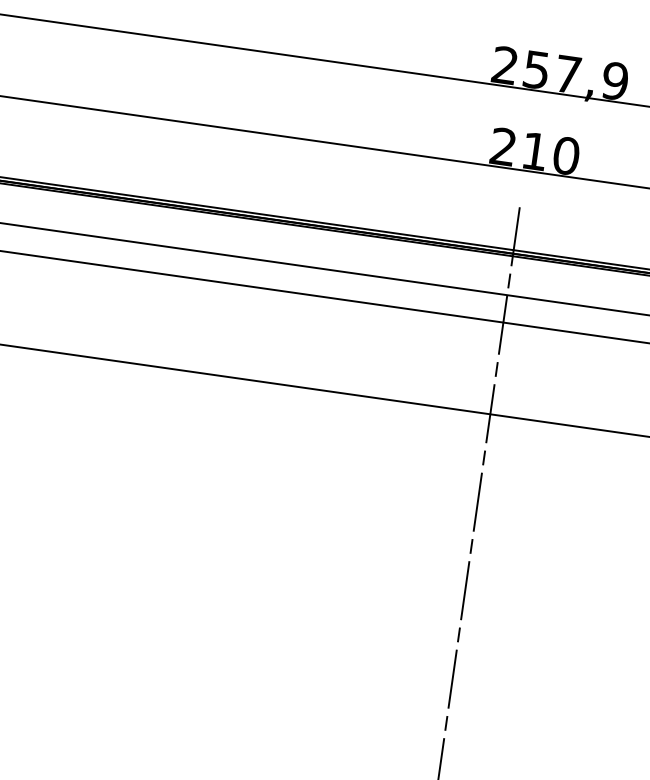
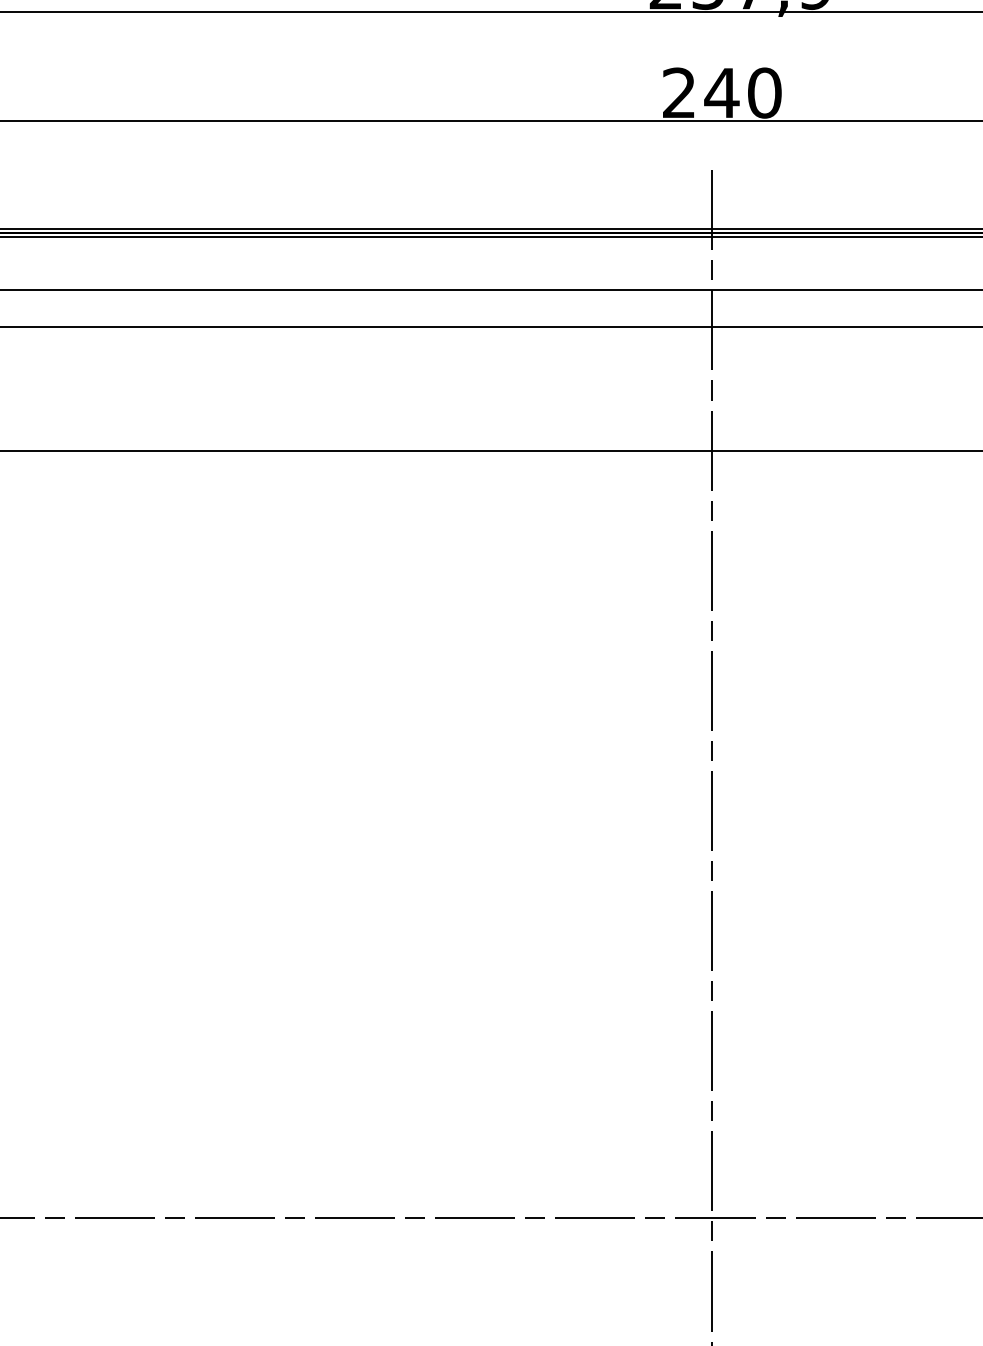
text: (534, 150) -> (721, 92), 210 -> 240

